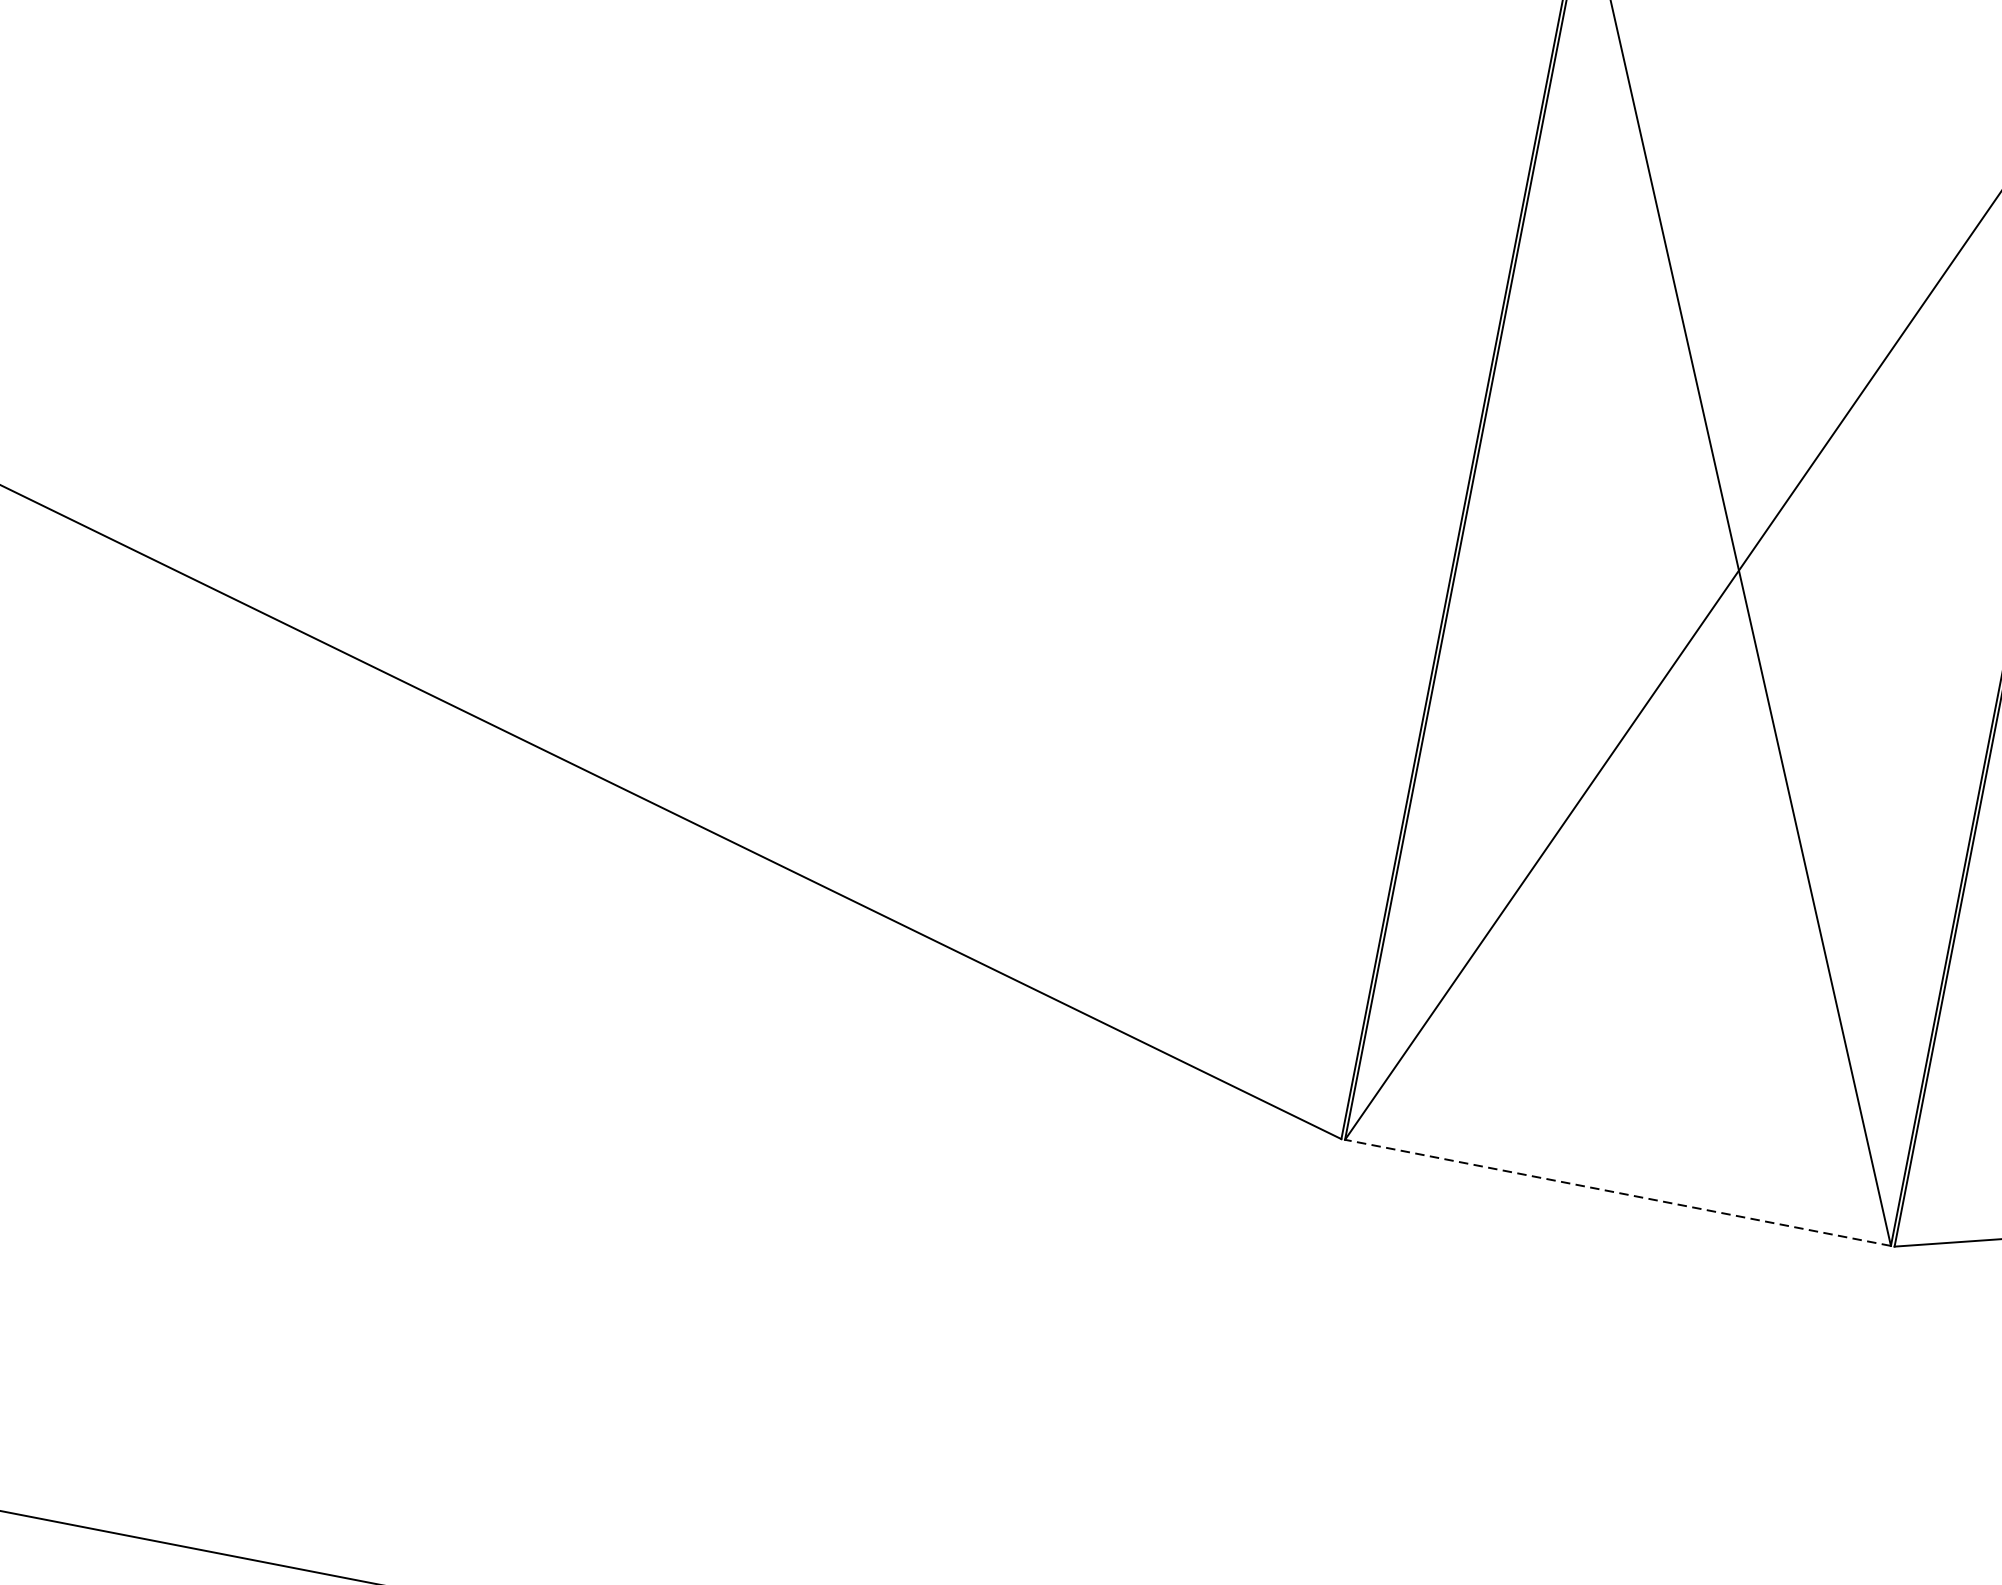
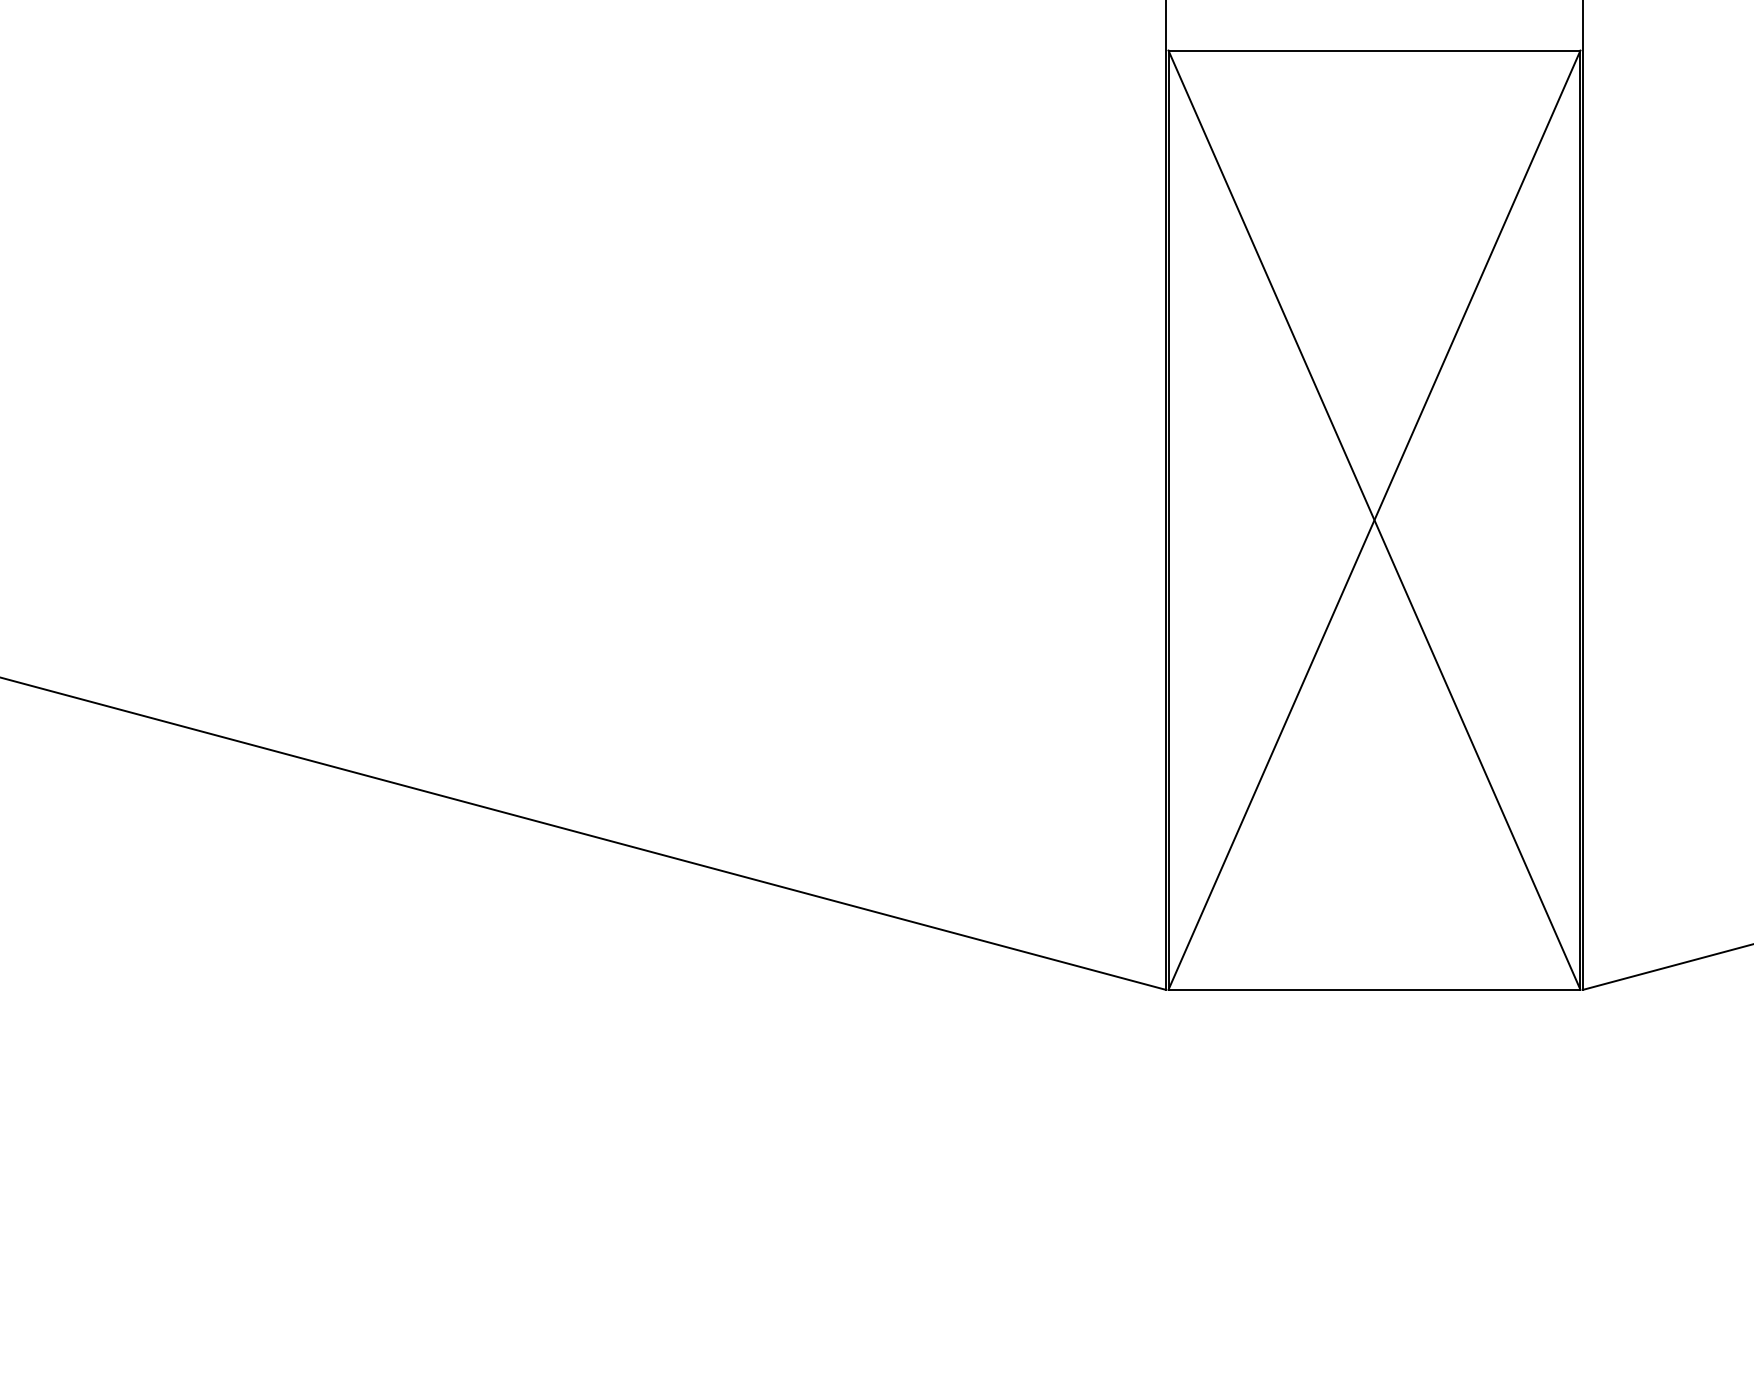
line: (1618, 1192) -> (1374, 989), dashed -> solid

